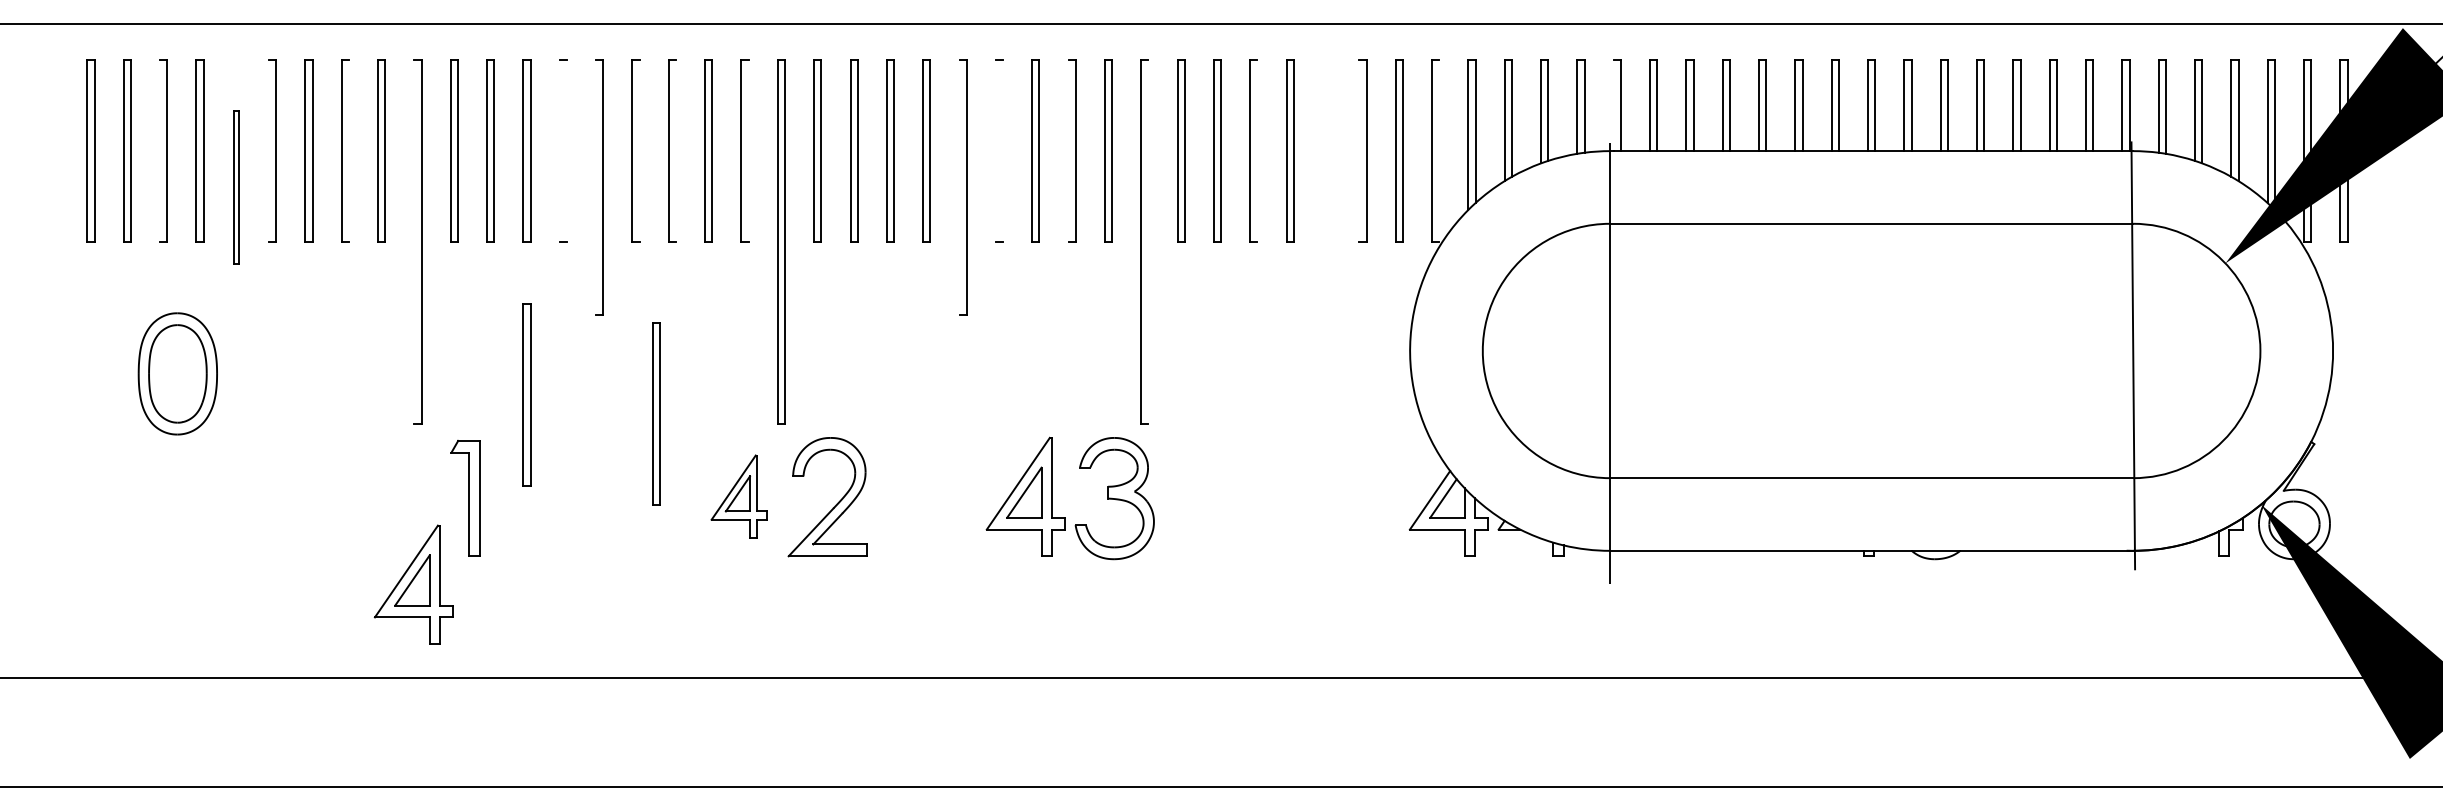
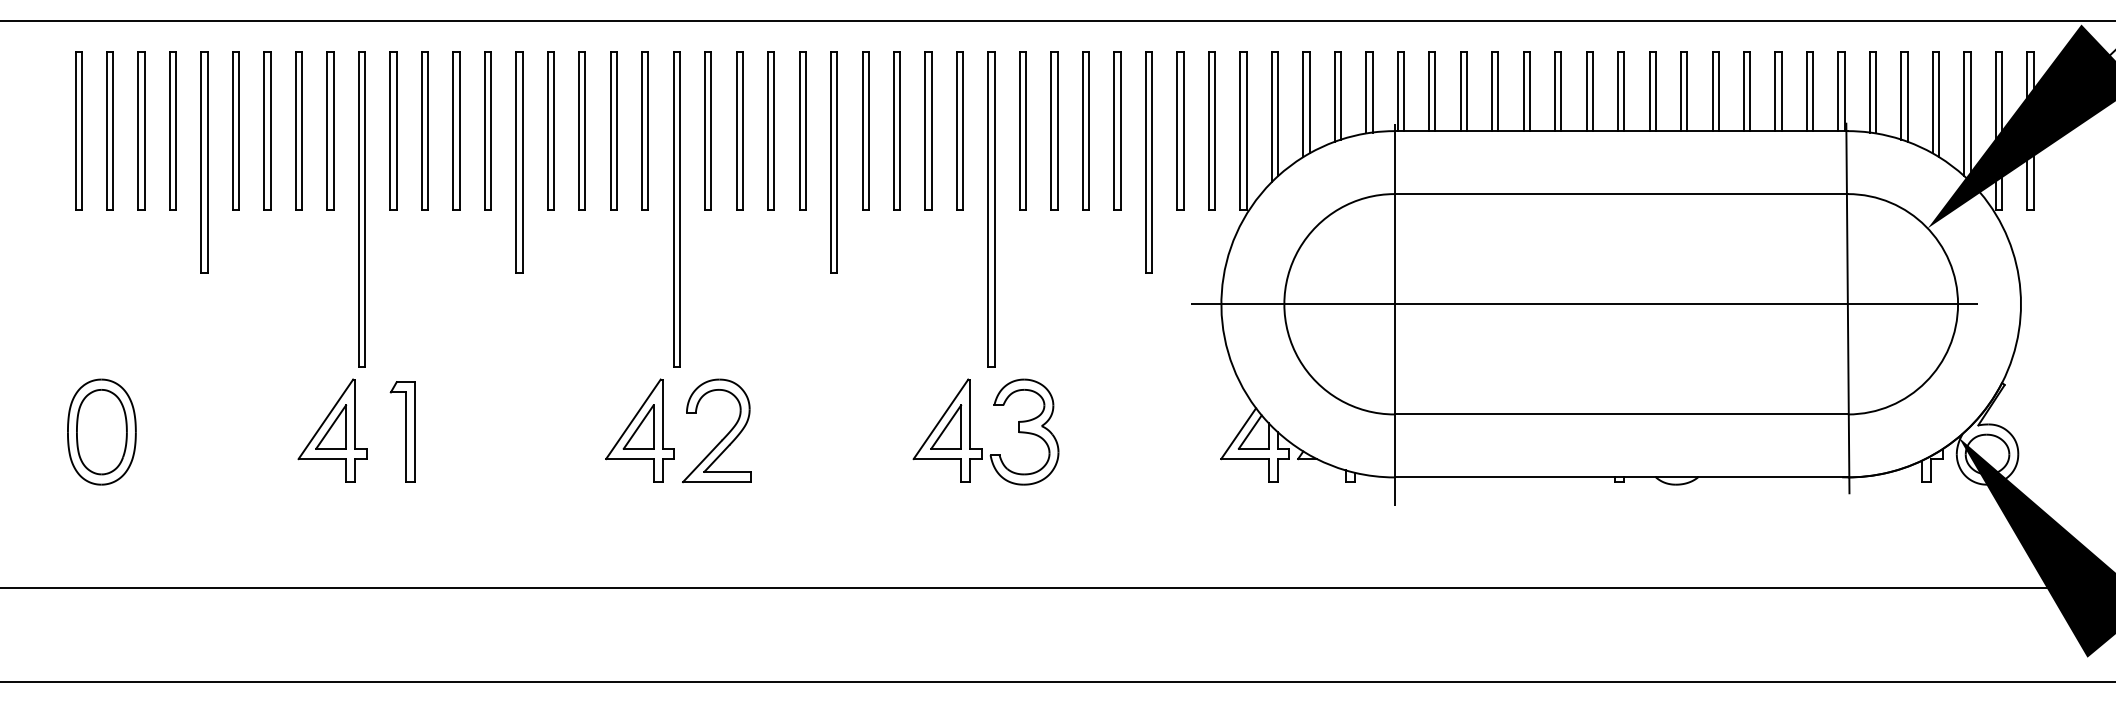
line: (1613, 105) -> (1397, 91), added
line: (160, 150) -> (138, 130), added
line: (268, 150) -> (232, 130), added
line: (349, 150) -> (302, 130), added
line: (559, 150) -> (484, 130), added
line: (567, 150) -> (491, 130), added
line: (640, 150) -> (554, 130), added
line: (676, 150) -> (585, 130), added
line: (748, 150) -> (648, 130), added
line: (995, 150) -> (862, 130), added
line: (1002, 150) -> (868, 130), added
line: (1068, 150) -> (925, 130), added
line: (1257, 150) -> (1089, 130), added
line: (1359, 150) -> (1177, 130), added
line: (1439, 150) -> (1246, 130), added
part: (236, 187) -> (204, 162), size x1.67
line: (596, 187) -> (516, 162), added
line: (960, 187) -> (831, 162), added
part: (1325, 187) -> (1148, 162), added
line: (414, 241) -> (358, 209), added
line: (1148, 241) -> (994, 209), added
line: (1868, 351) -> (1618, 304), added
part: (177, 373) -> (101, 431), moved
part: (527, 393) -> (456, 341), removed
part: (656, 413) -> (568, 358), removed
part: (738, 496) -> (639, 430), size x1.43
part: (1052, 497) -> (970, 431), moved
part: (414, 584) -> (332, 430), moved

